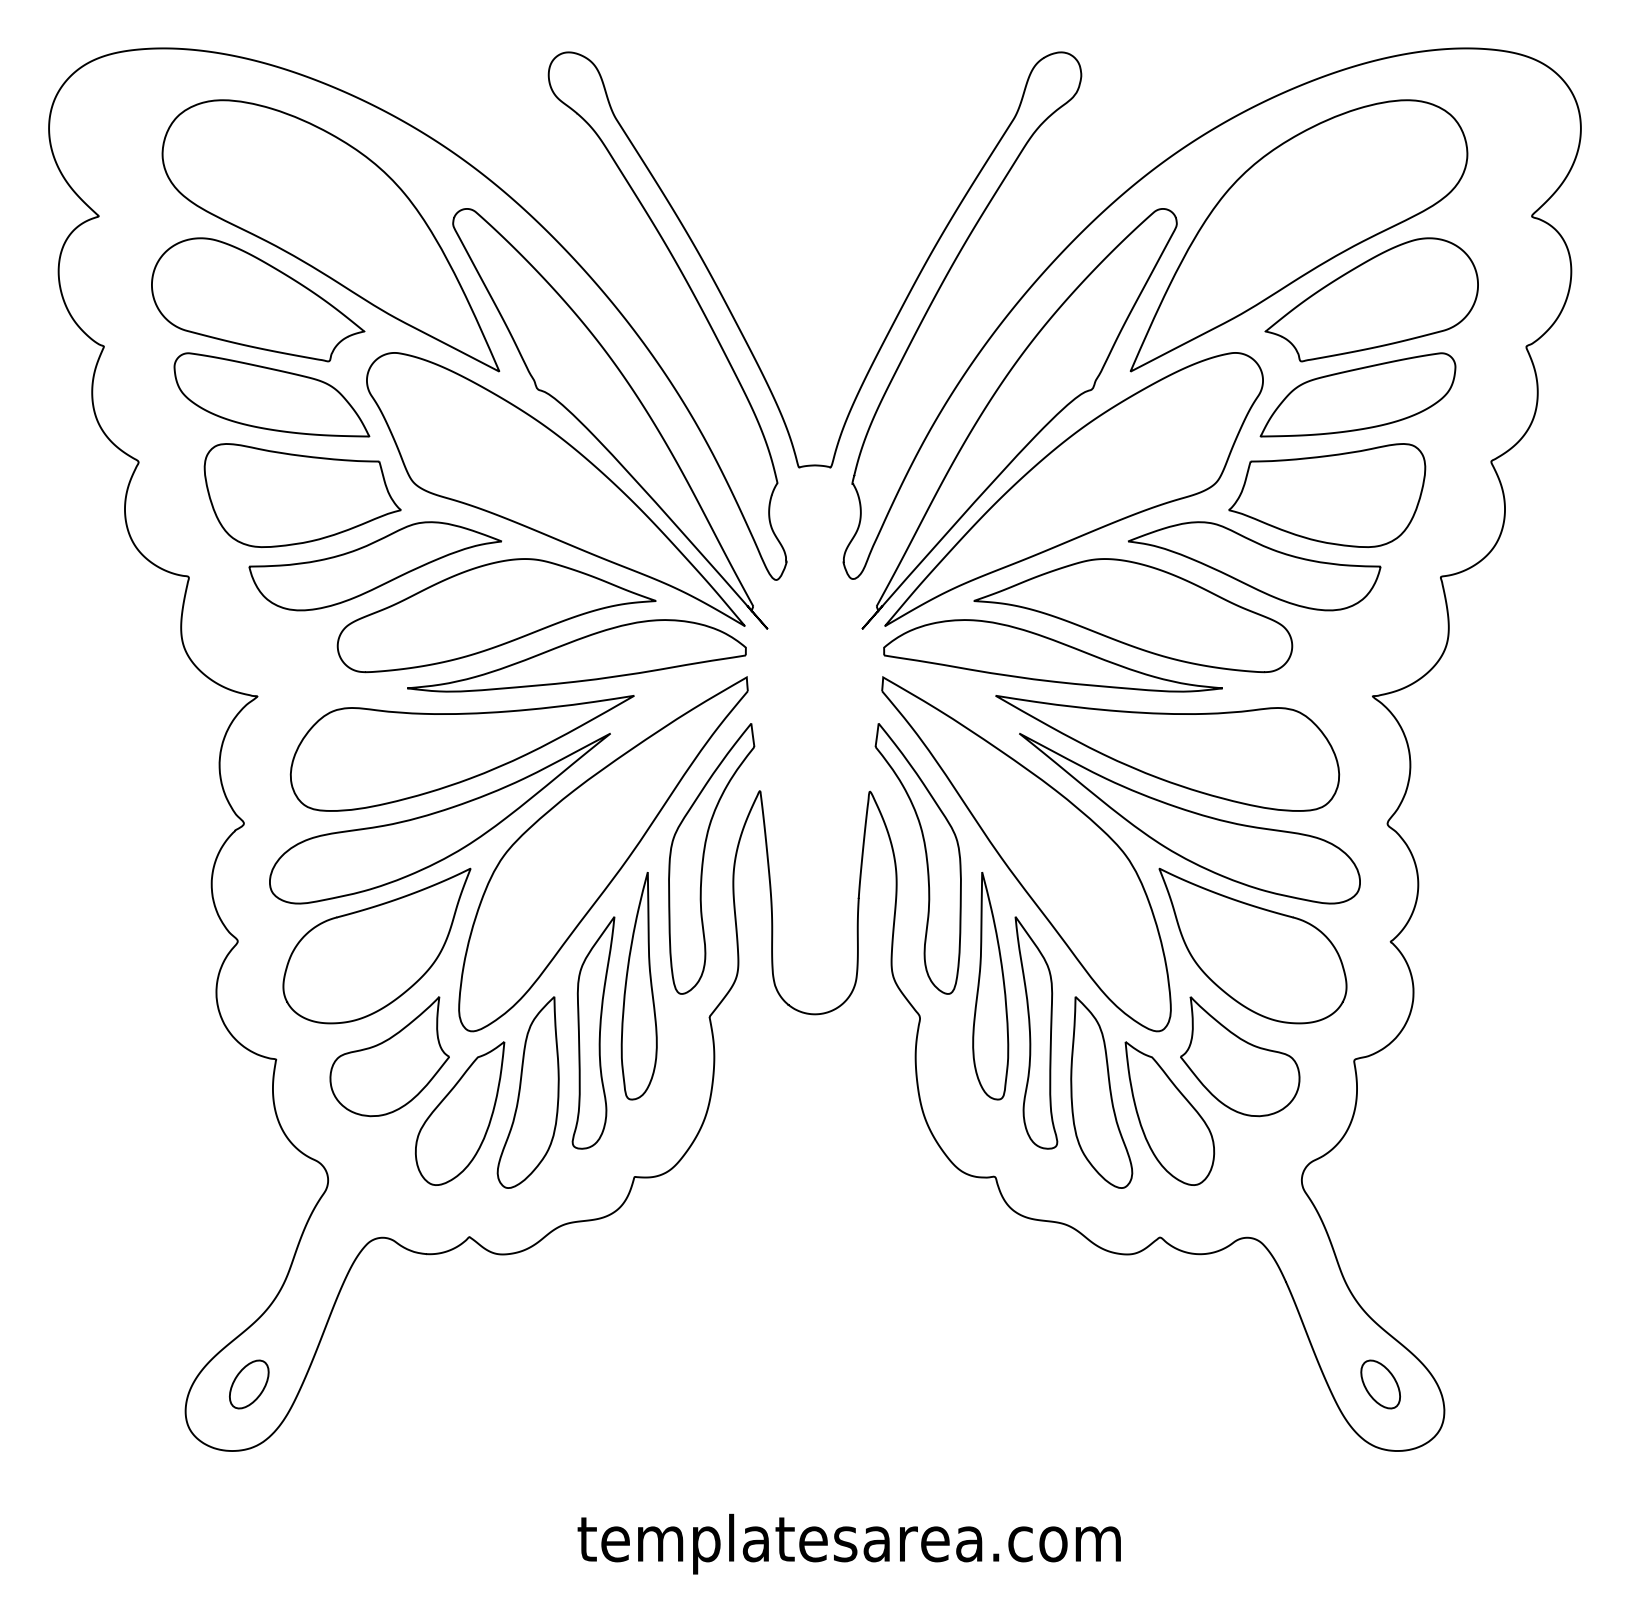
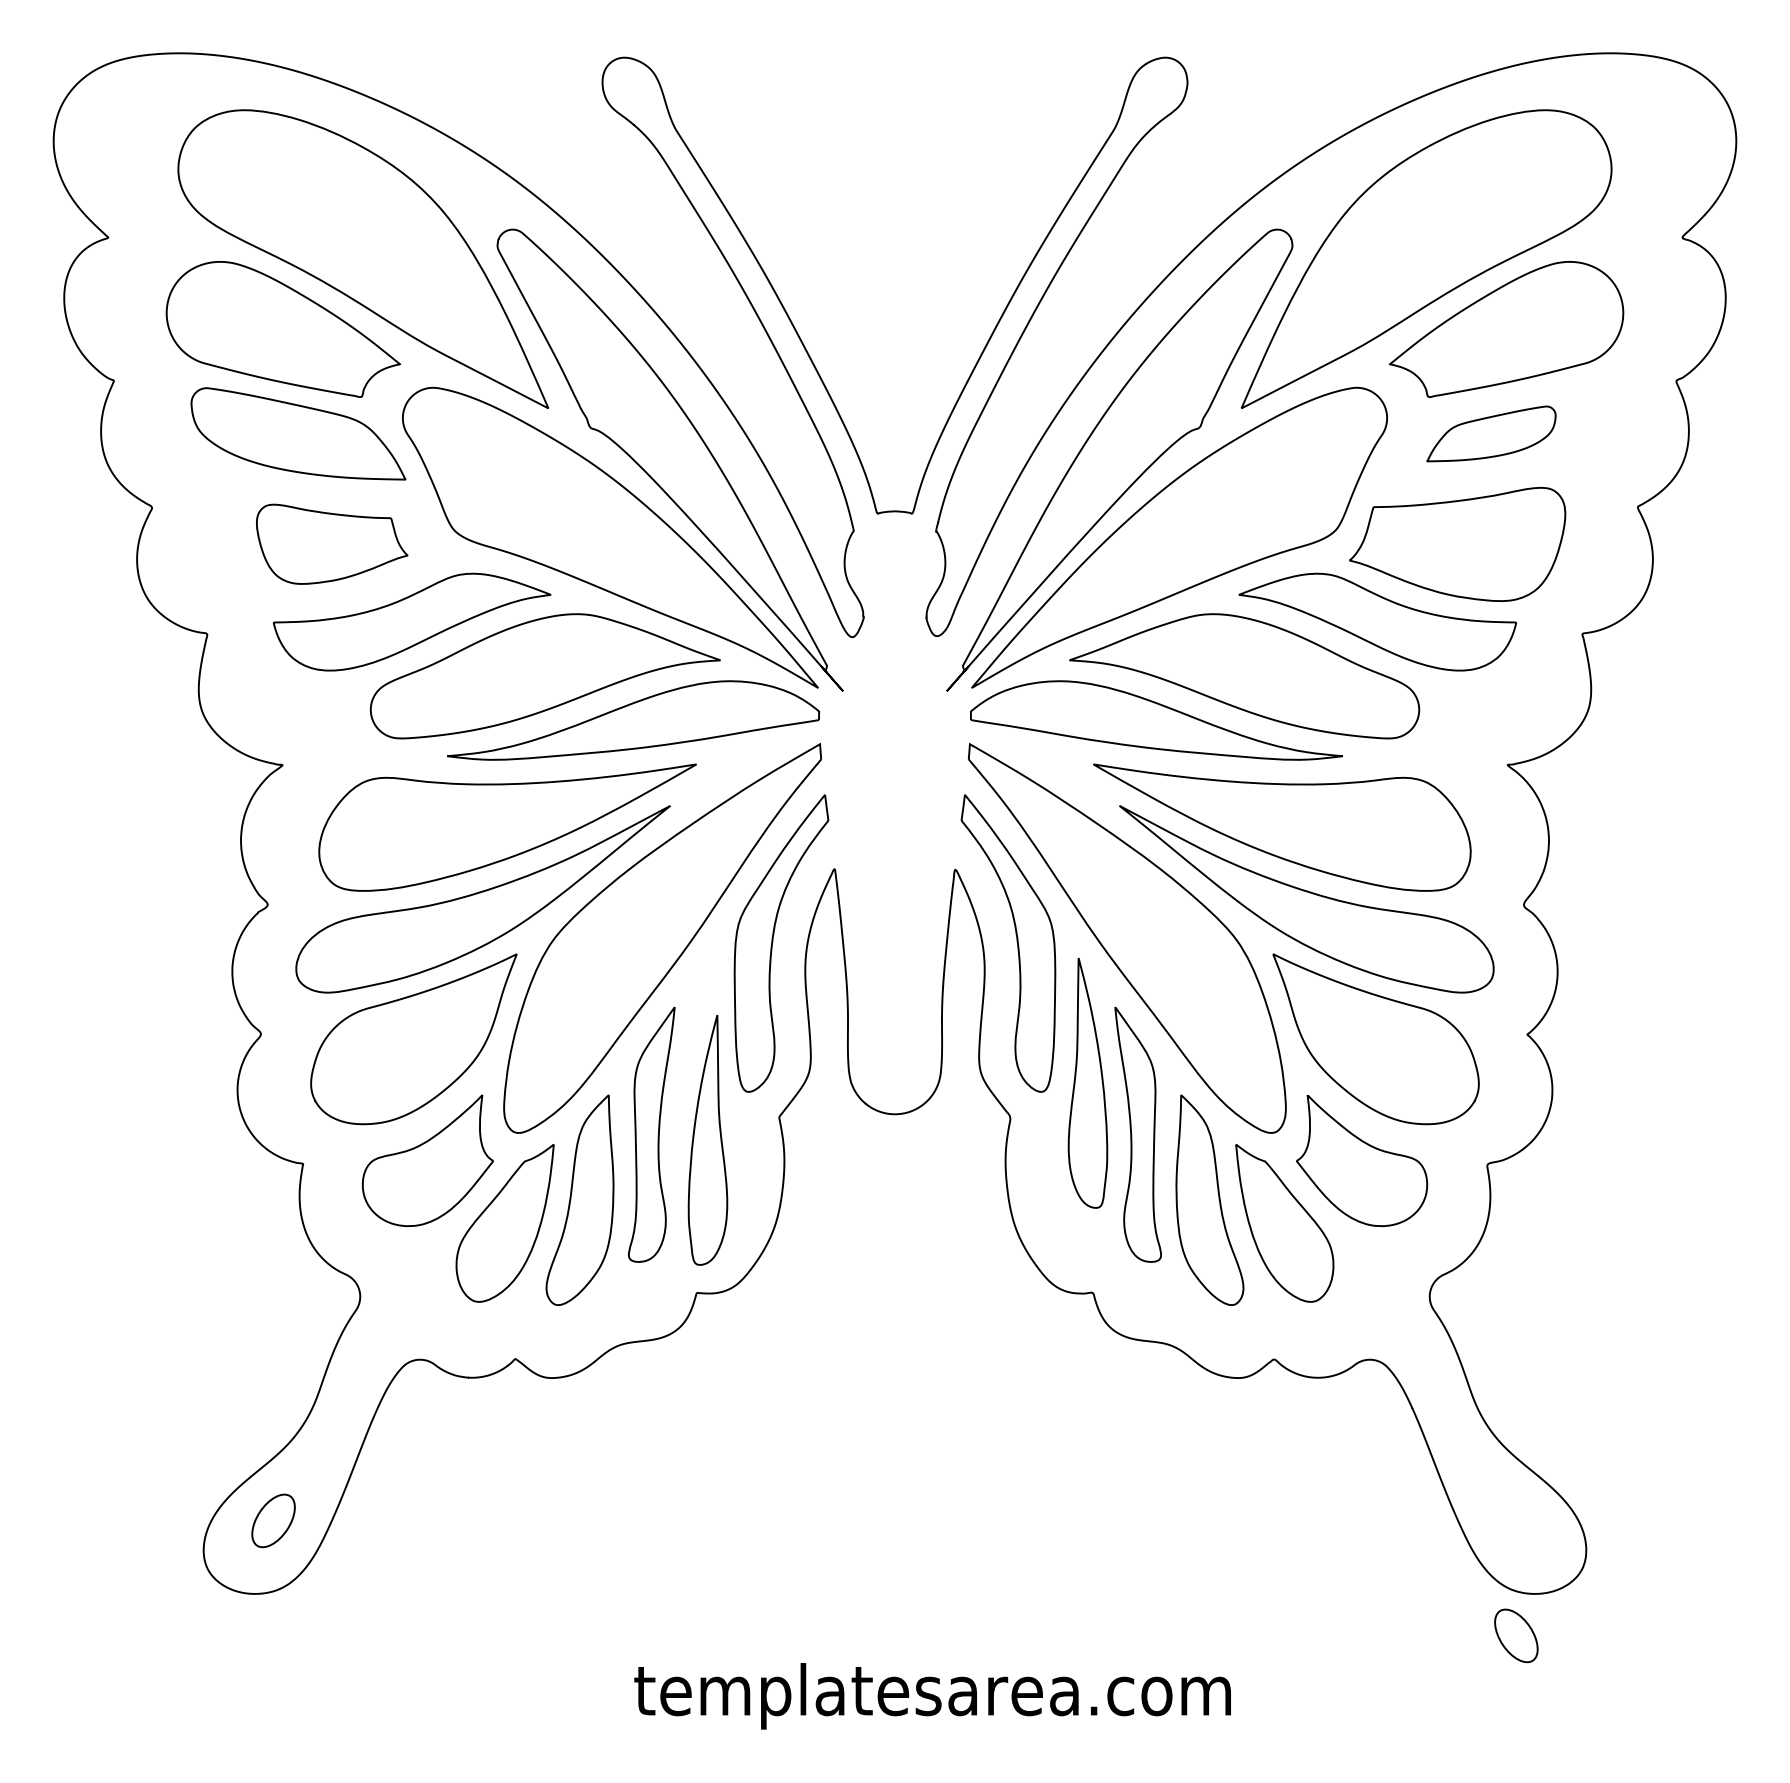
part: (1358, 394) -> (1491, 433), size x0.6
part: (301, 494) -> (331, 543), size x0.7
part: (638, 986) -> (707, 1140), moved
part: (1380, 1384) -> (1516, 1635), moved

